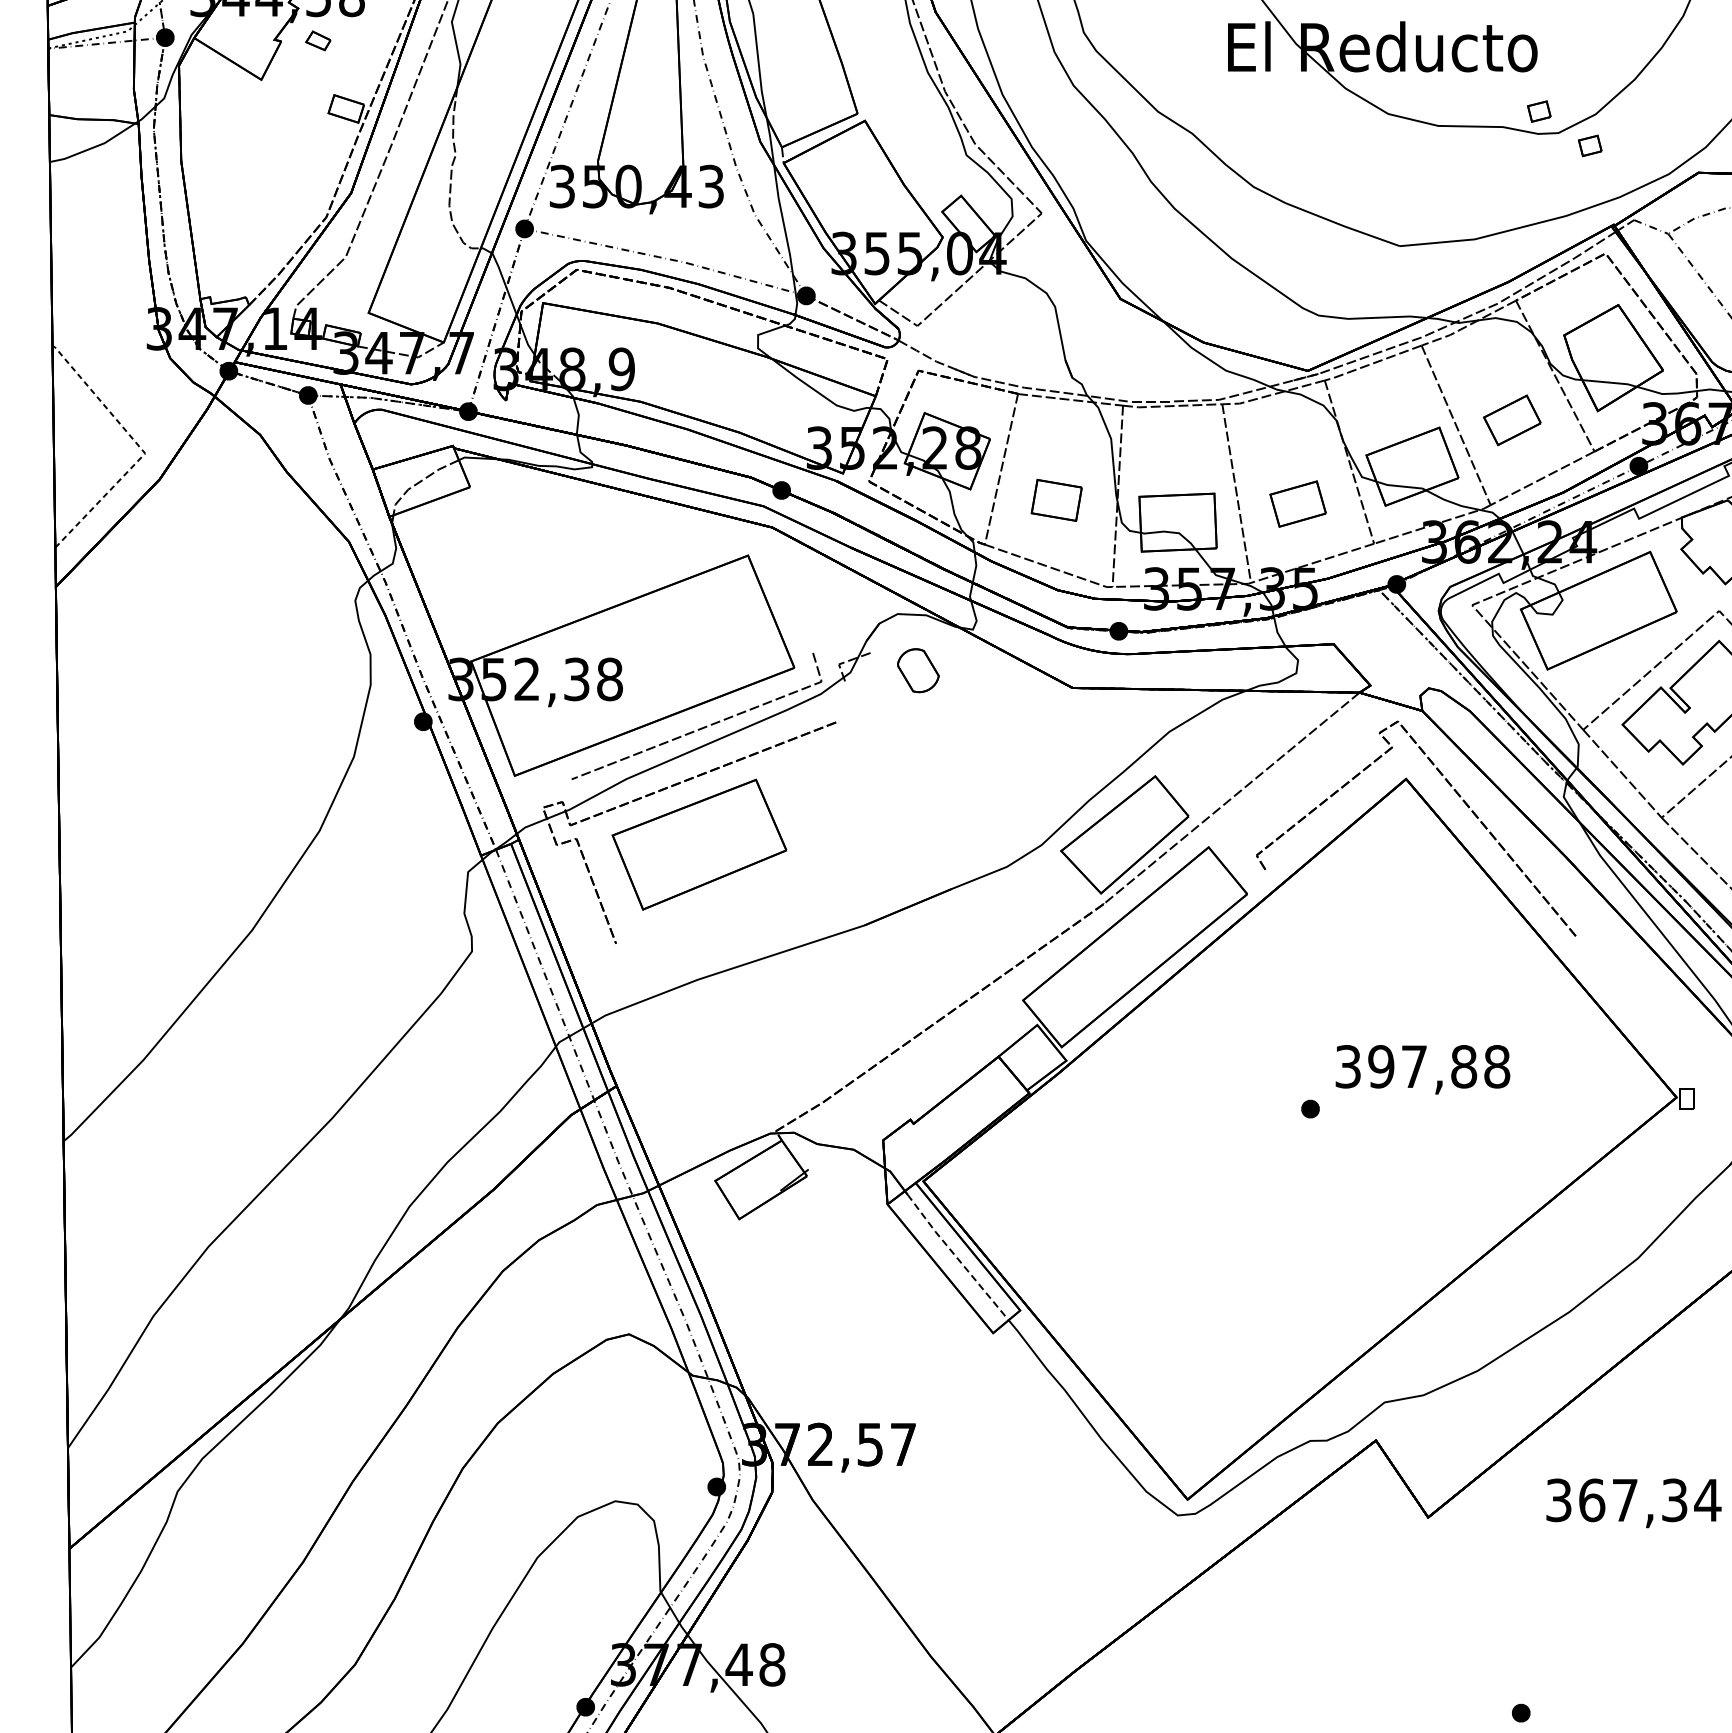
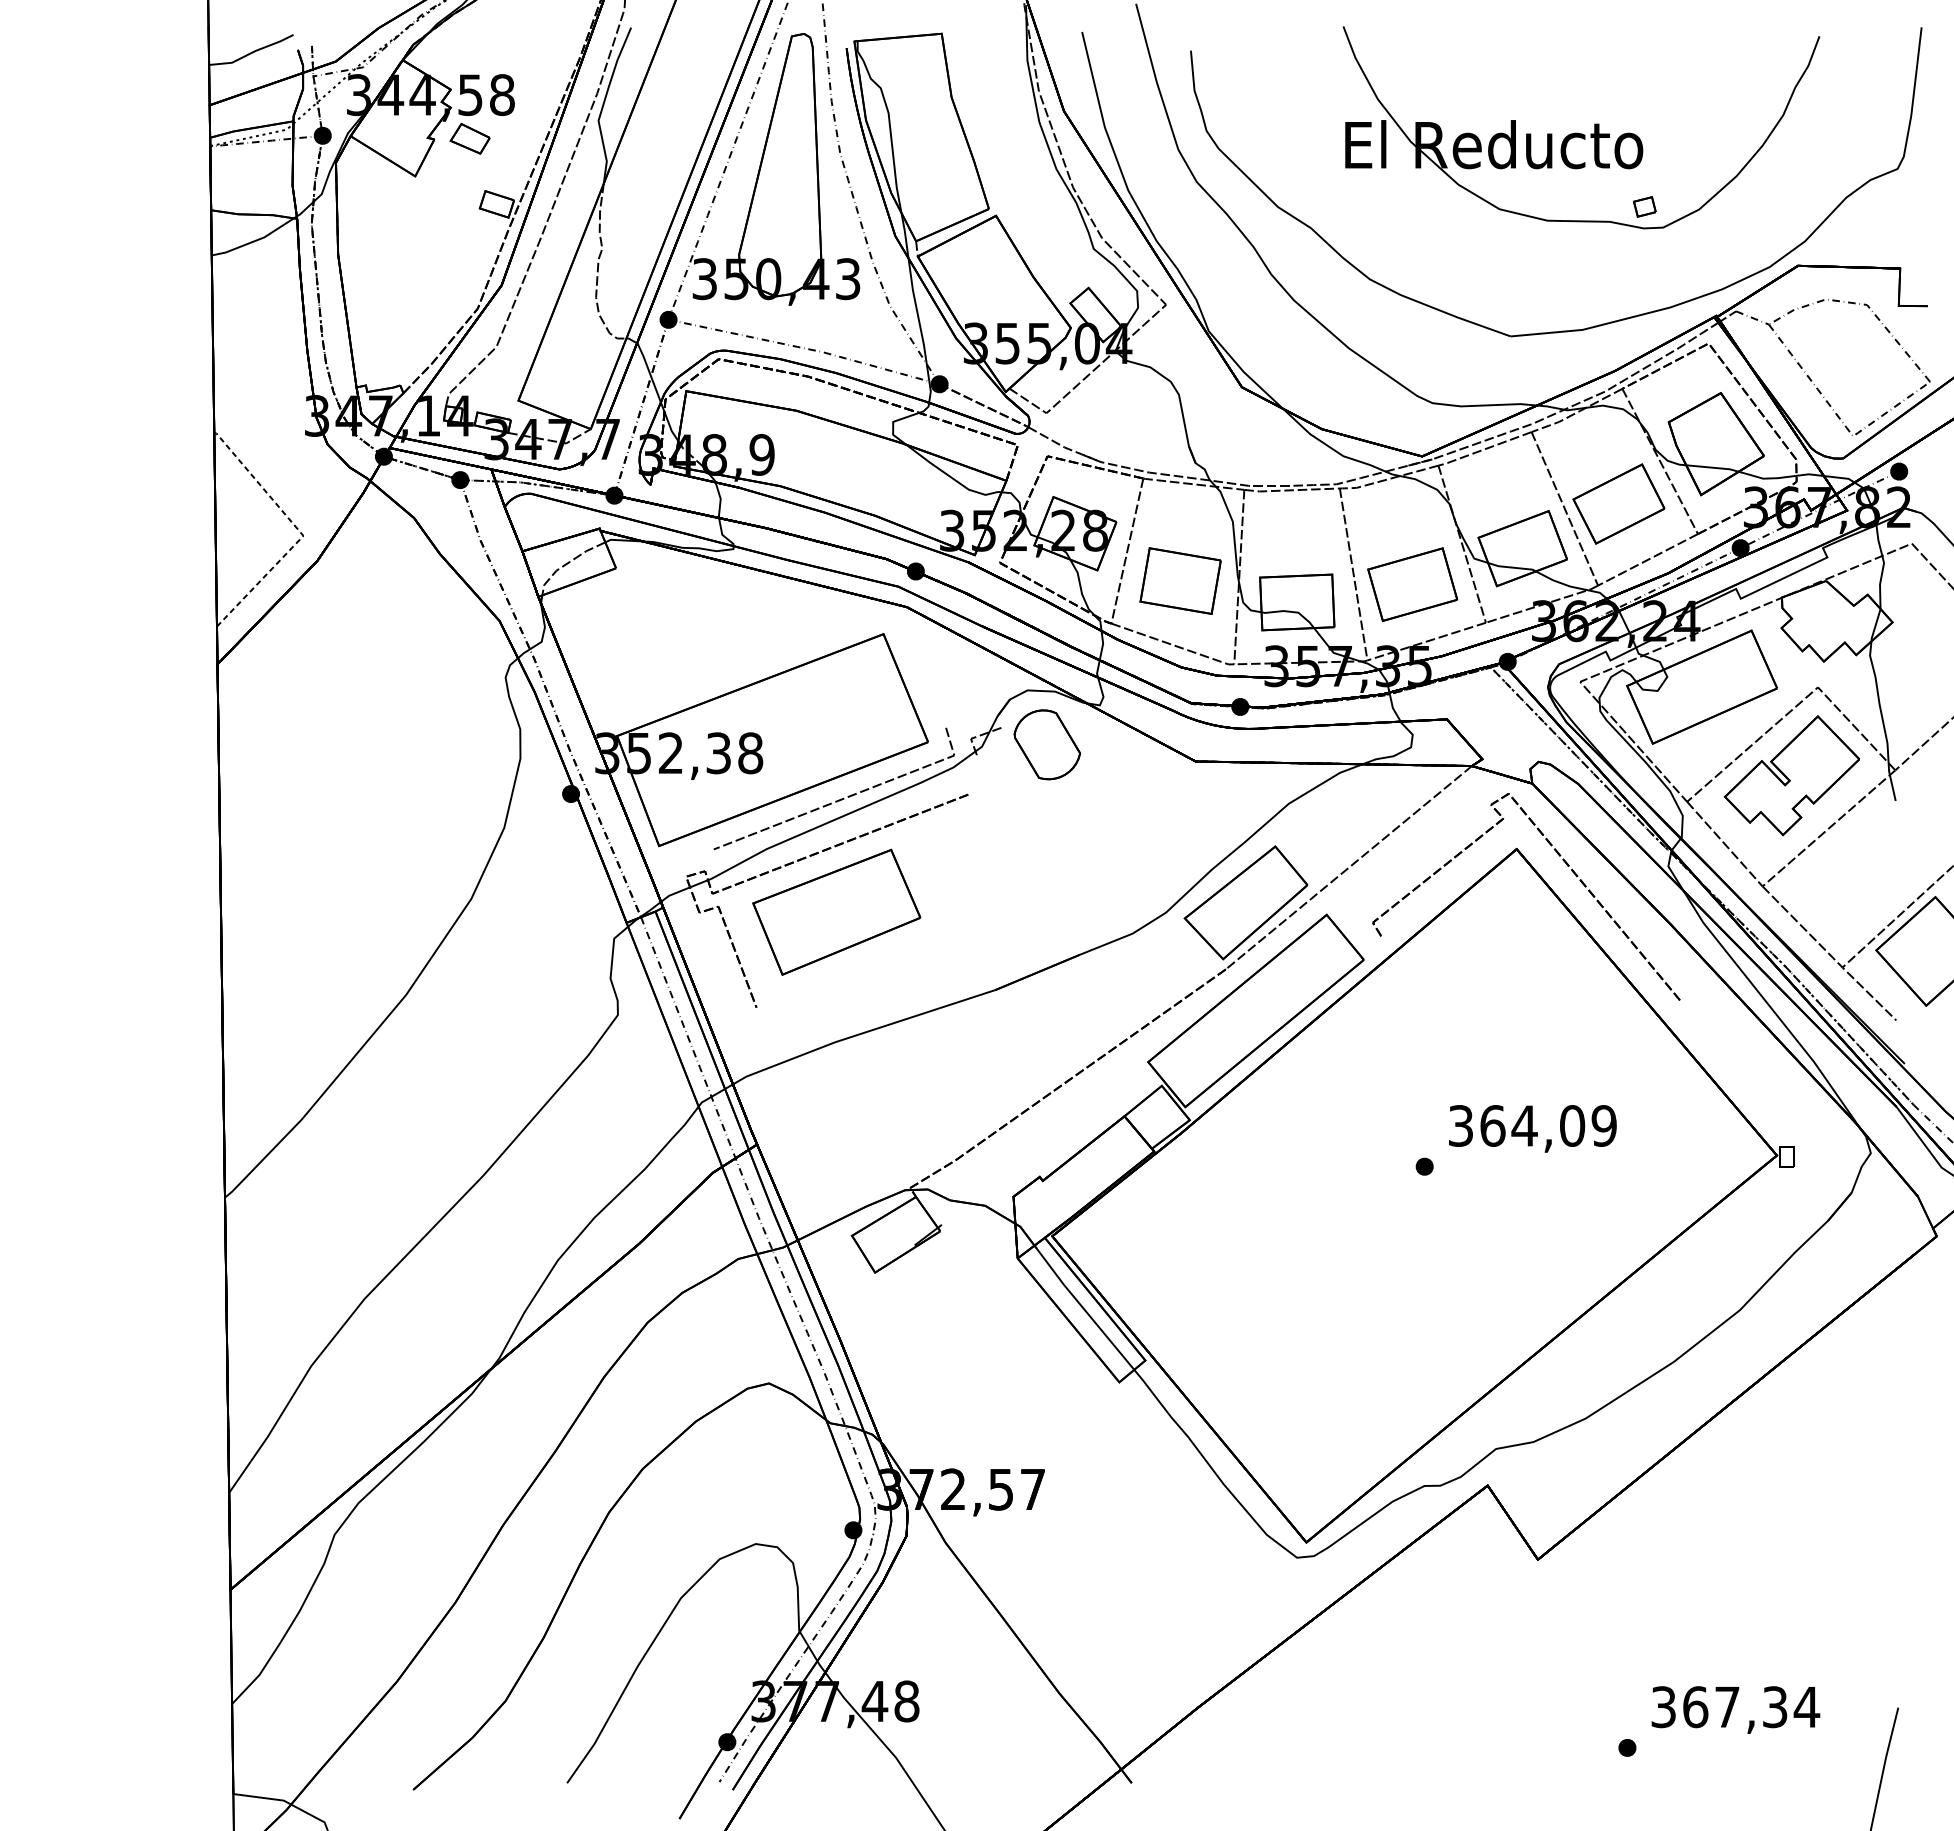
part: (317, 40) -> (469, 138), size x1.67
part: (1589, 145) -> (1693, 239), removed
part: (1511, 419) -> (1618, 503), size x1.67
part: (1056, 499) -> (1180, 580), size x1.67
part: (1297, 504) -> (1412, 584), size x1.67
part: (918, 670) -> (1047, 744), size x1.67
text: (1439, 1066) -> (1548, 1125), 397,88 -> 364,09
line: (956, 1258) -> (1084, 1310), dashed -> solid
text: (1633, 1502) -> (1735, 1709), moved

